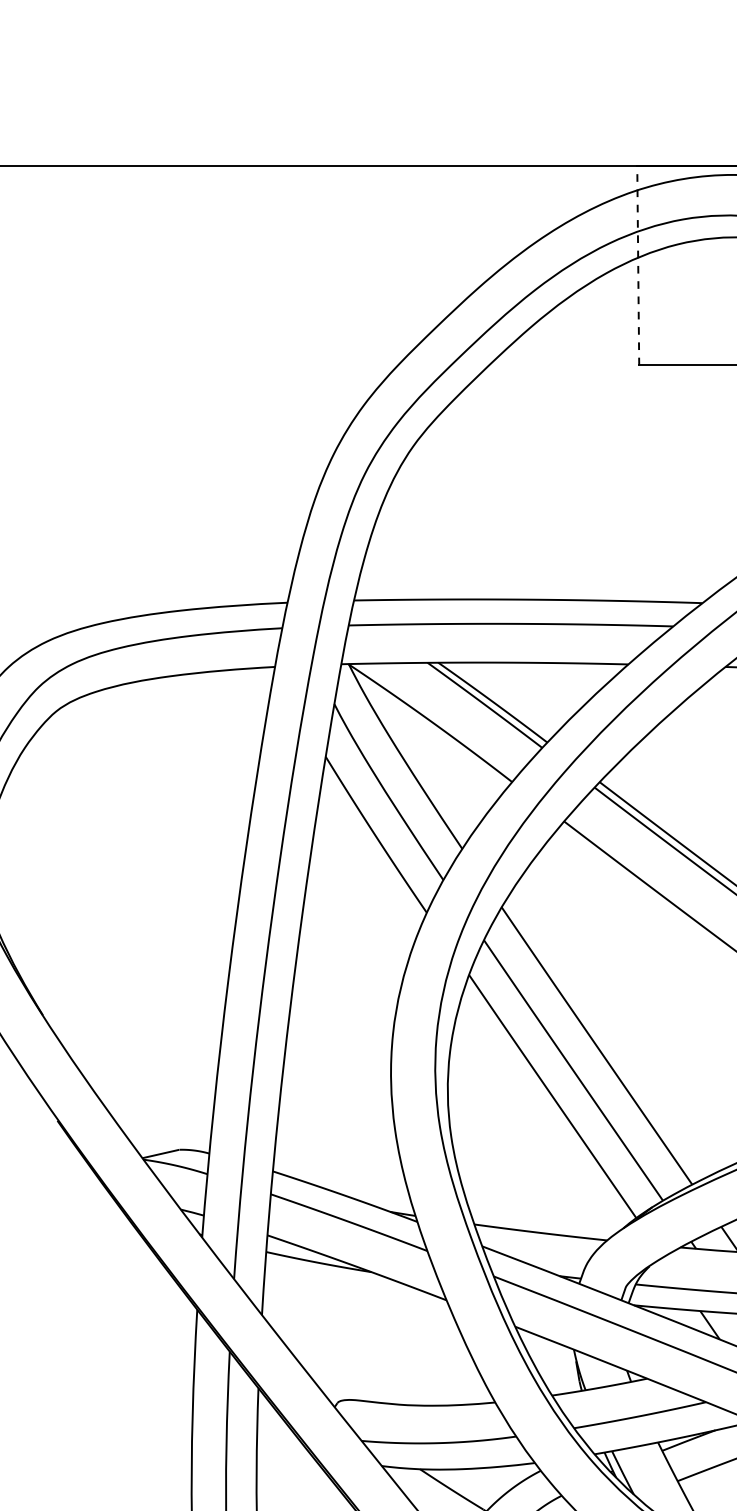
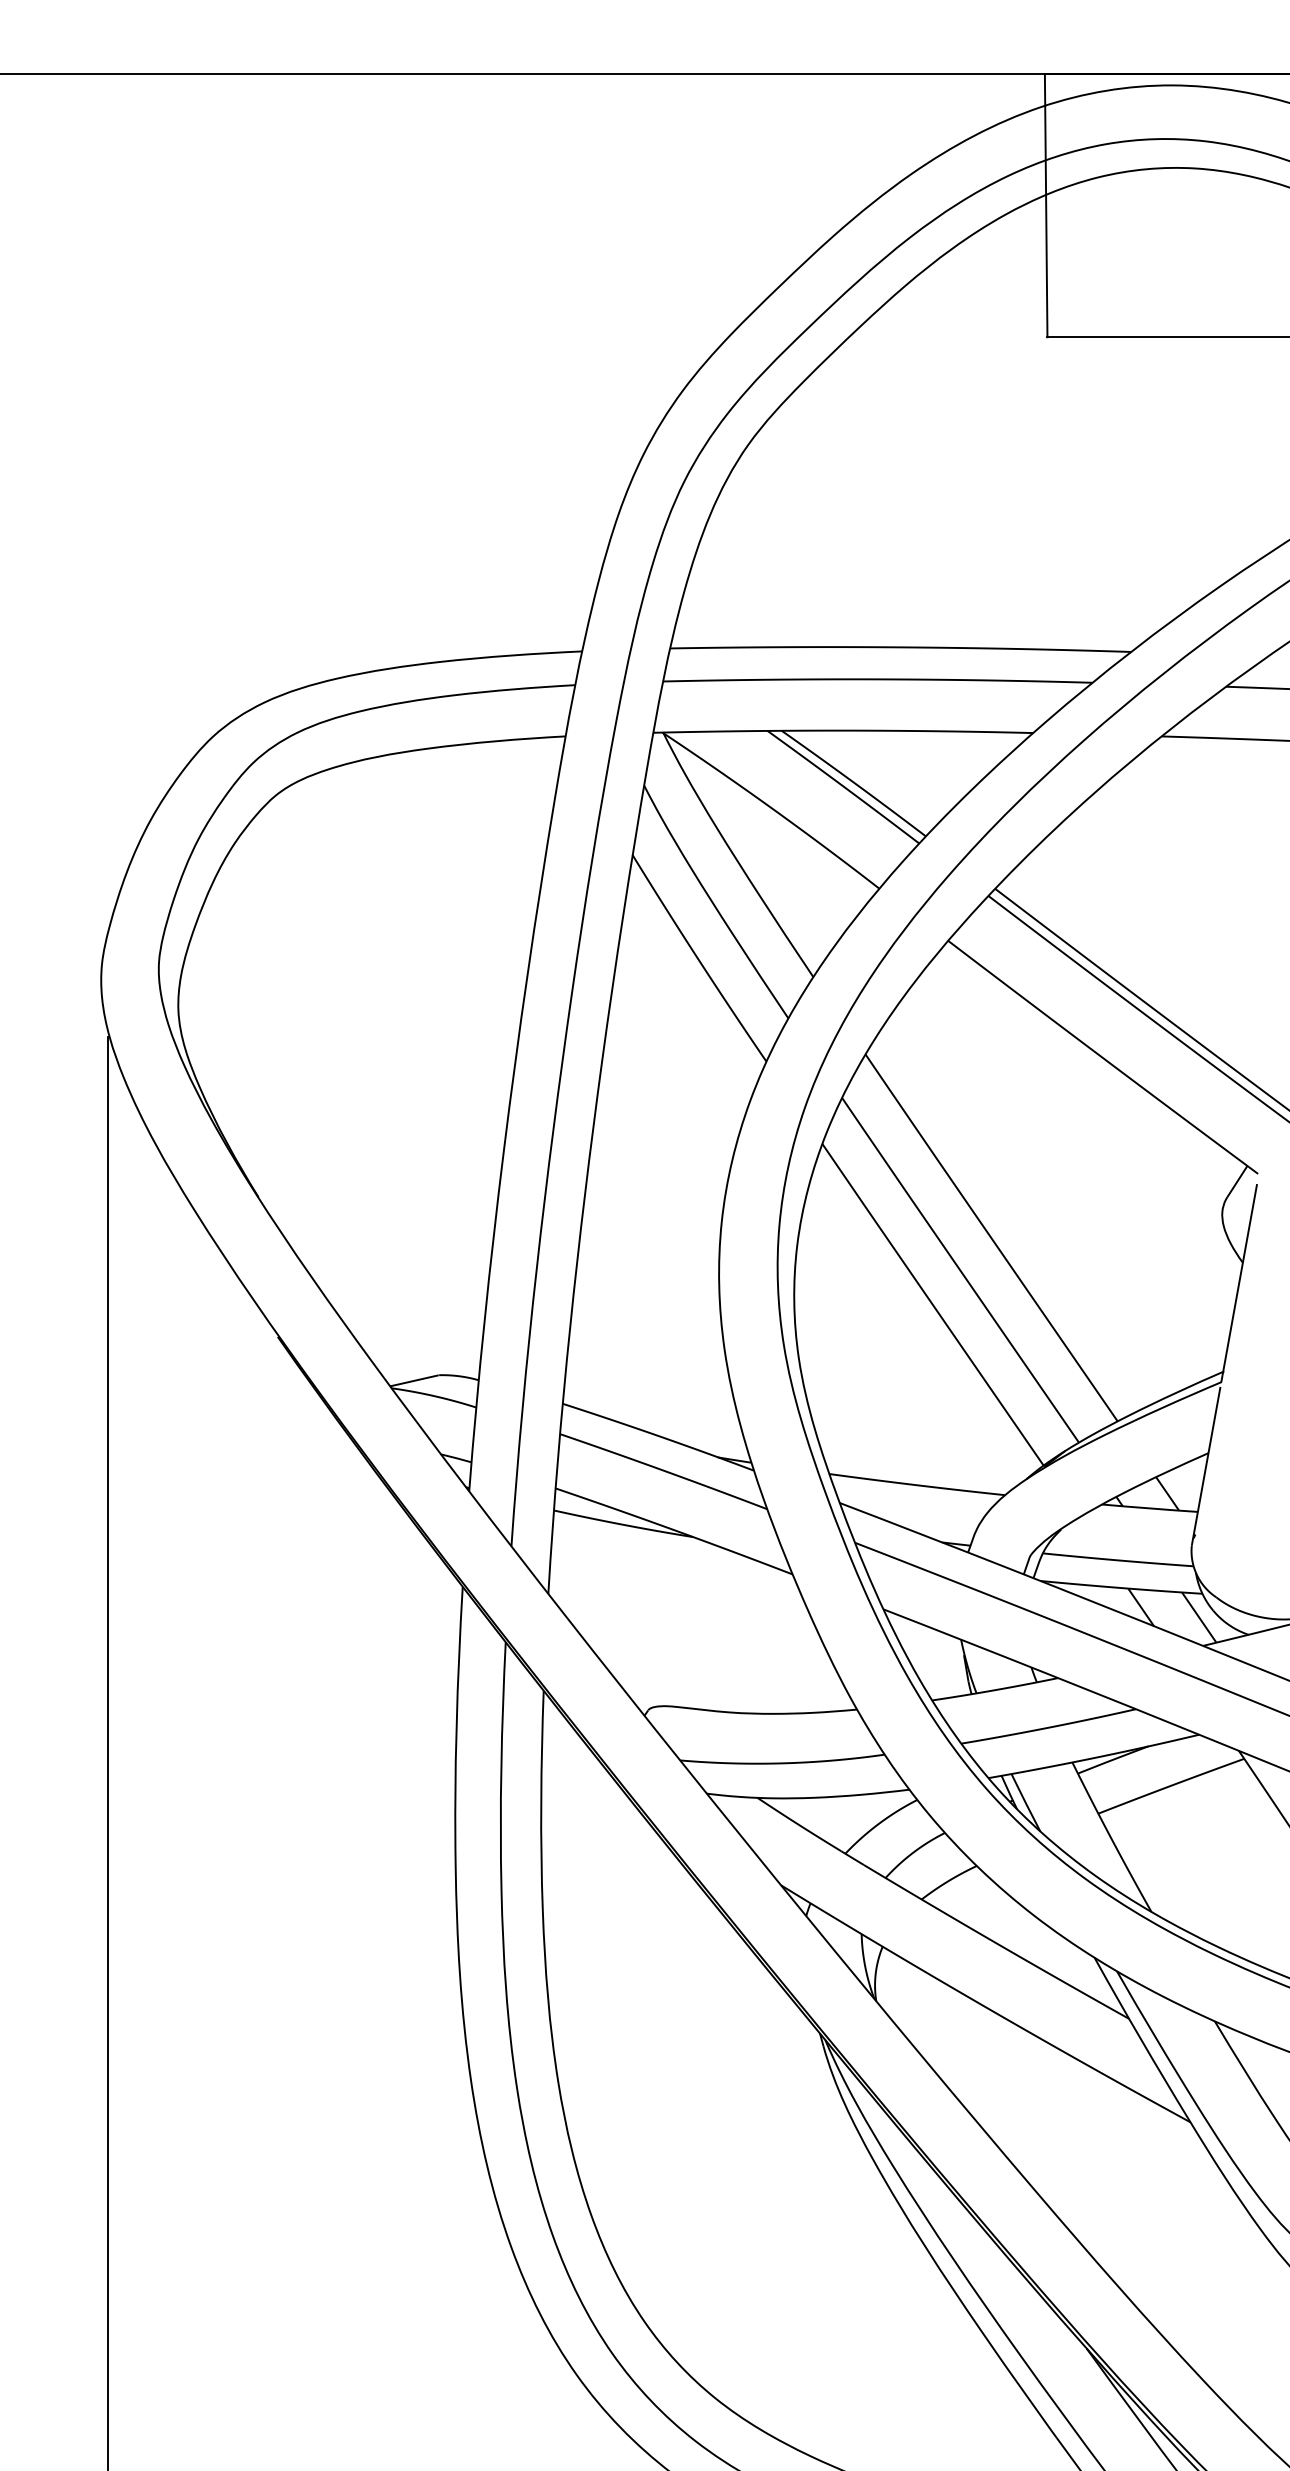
line: (638, 265) -> (1046, 205), dashed -> solid

